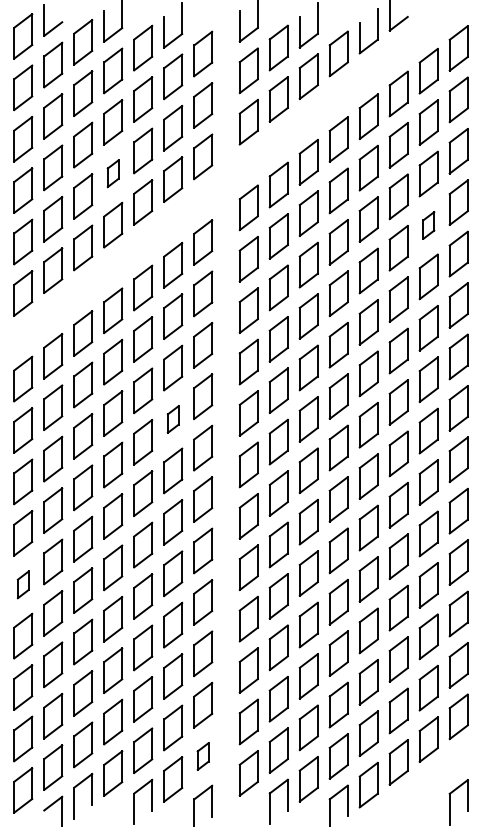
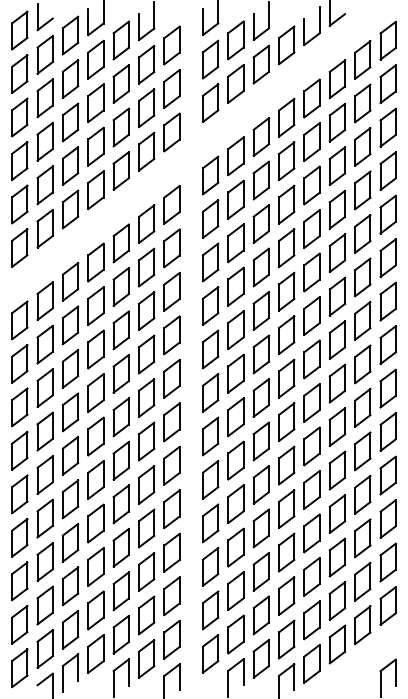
part: (112, 173) -> (95, 146), size x1.67
part: (428, 225) -> (362, 190), size x1.67
part: (173, 419) -> (146, 354), size x1.67
part: (22, 584) -> (19, 494), size x1.67
part: (202, 756) -> (171, 639), size x1.67

